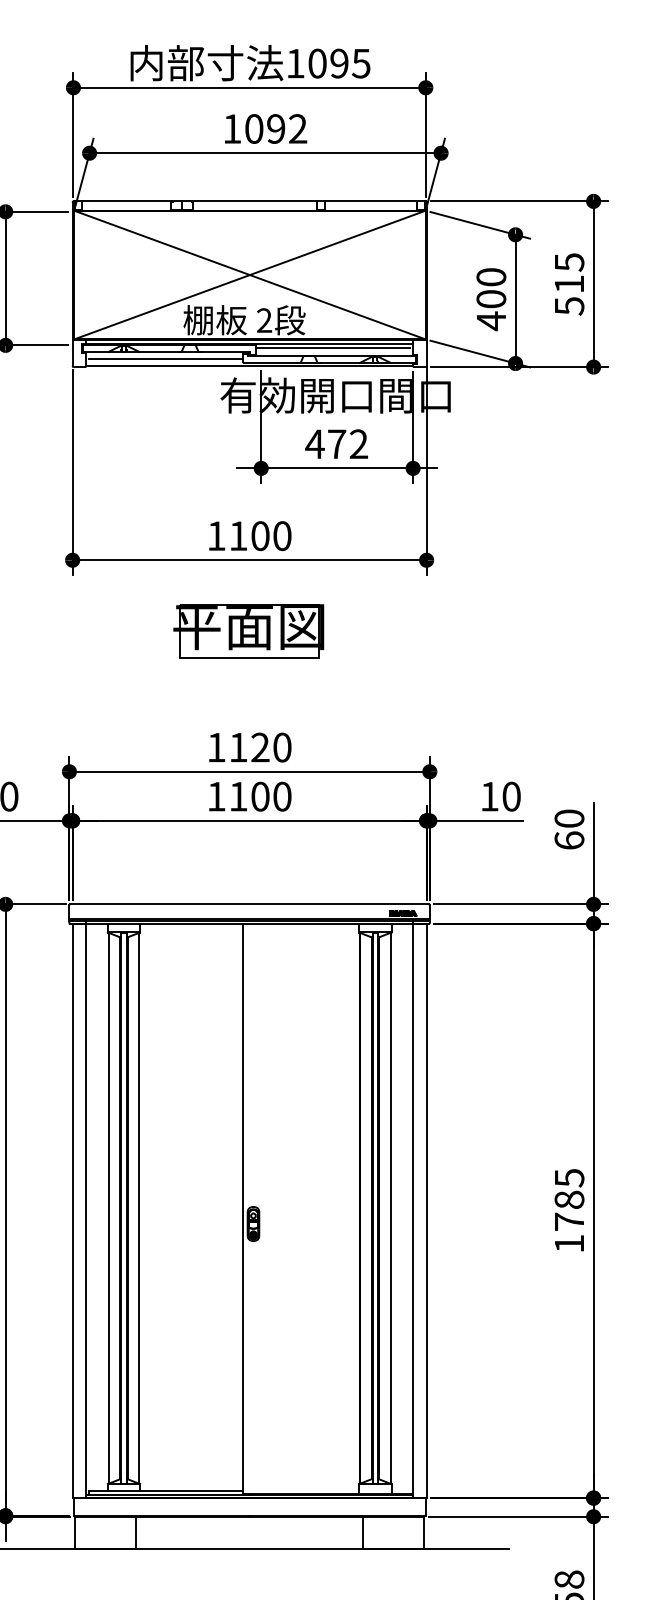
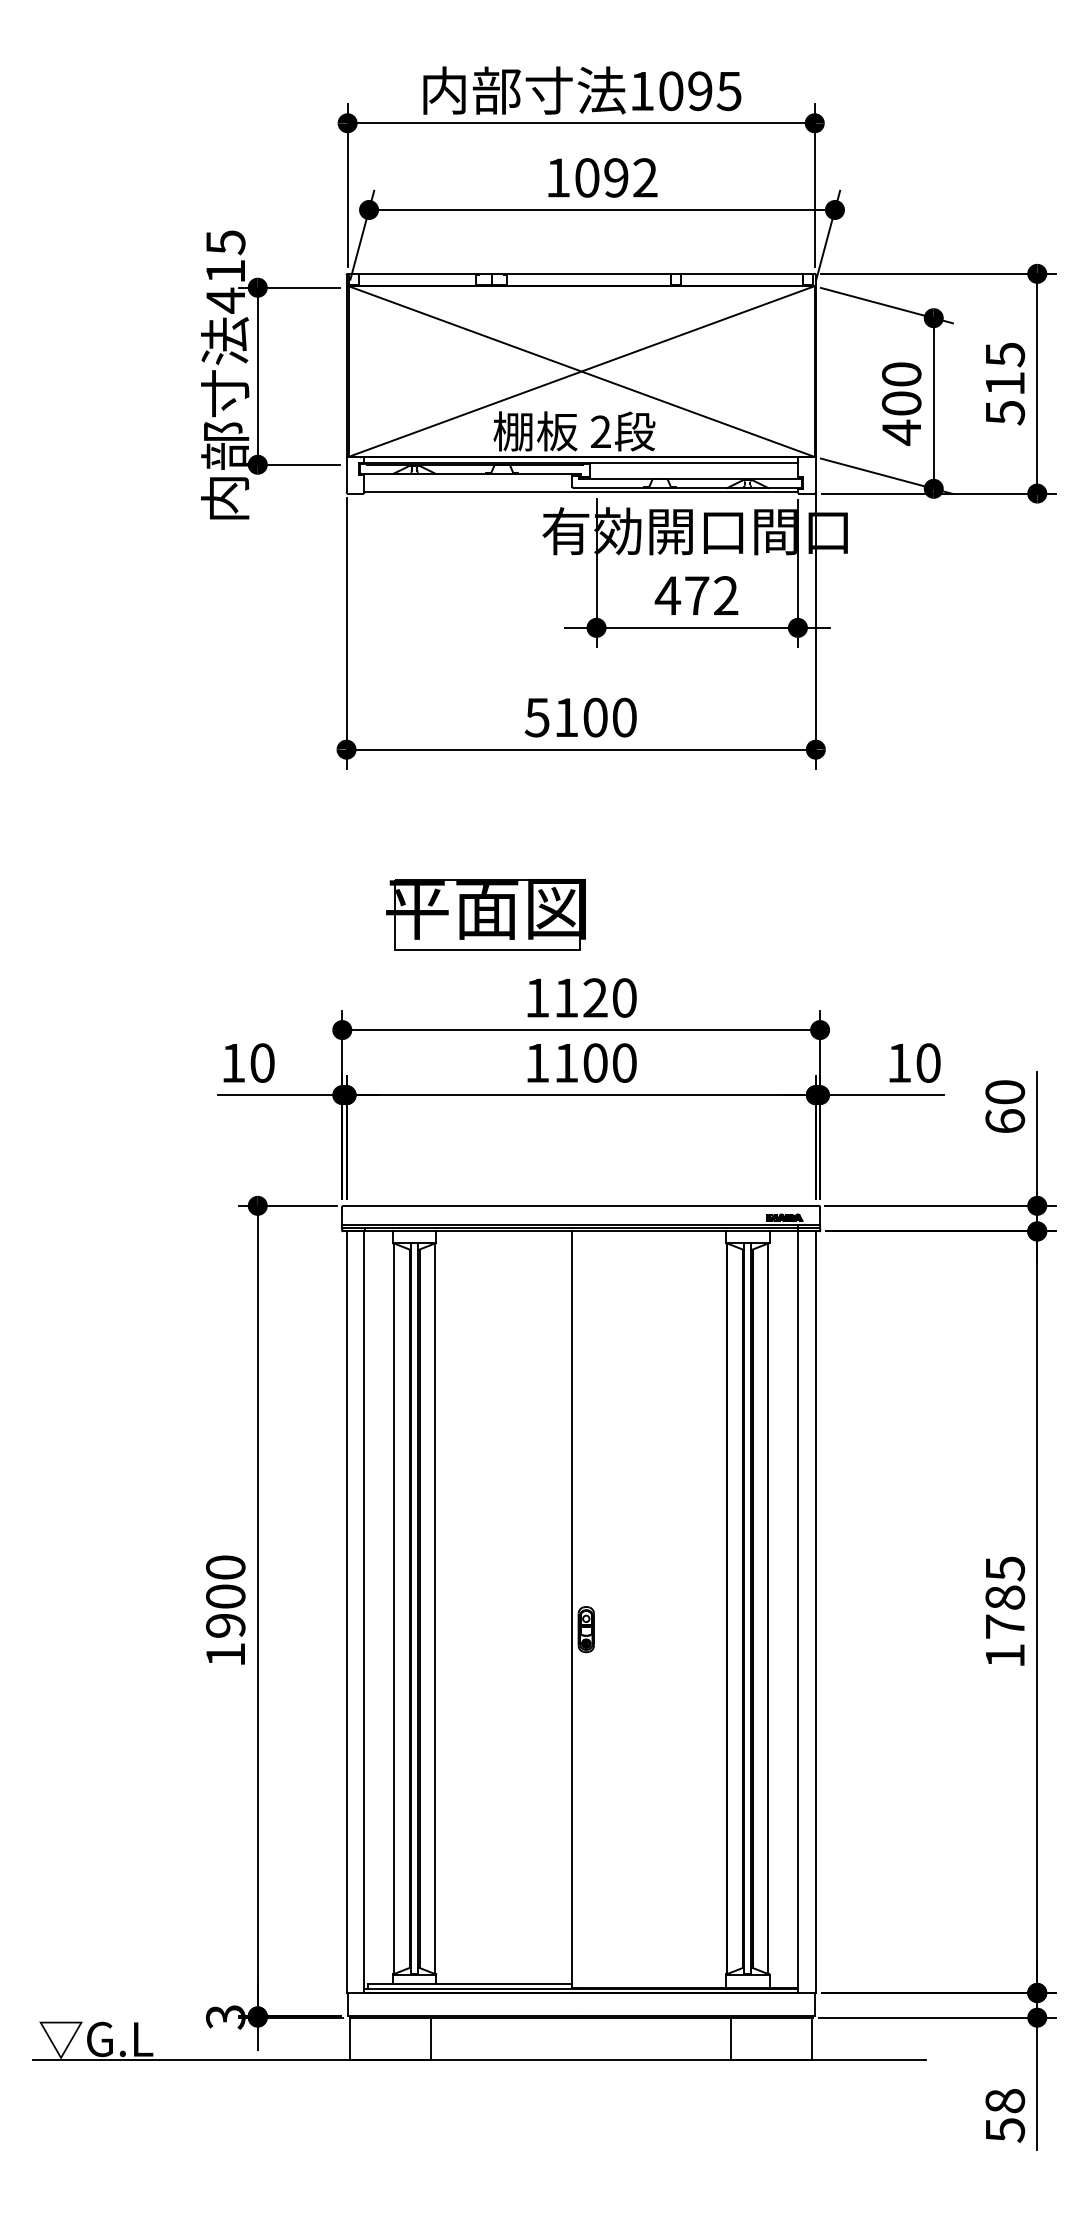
line: (332, 348) -> (691, 468), removed
line: (166, 359) -> (470, 483), removed
text: (215, 536) -> (536, 717), 1100 -> 5100
part: (248, 631) -> (485, 914), moved

